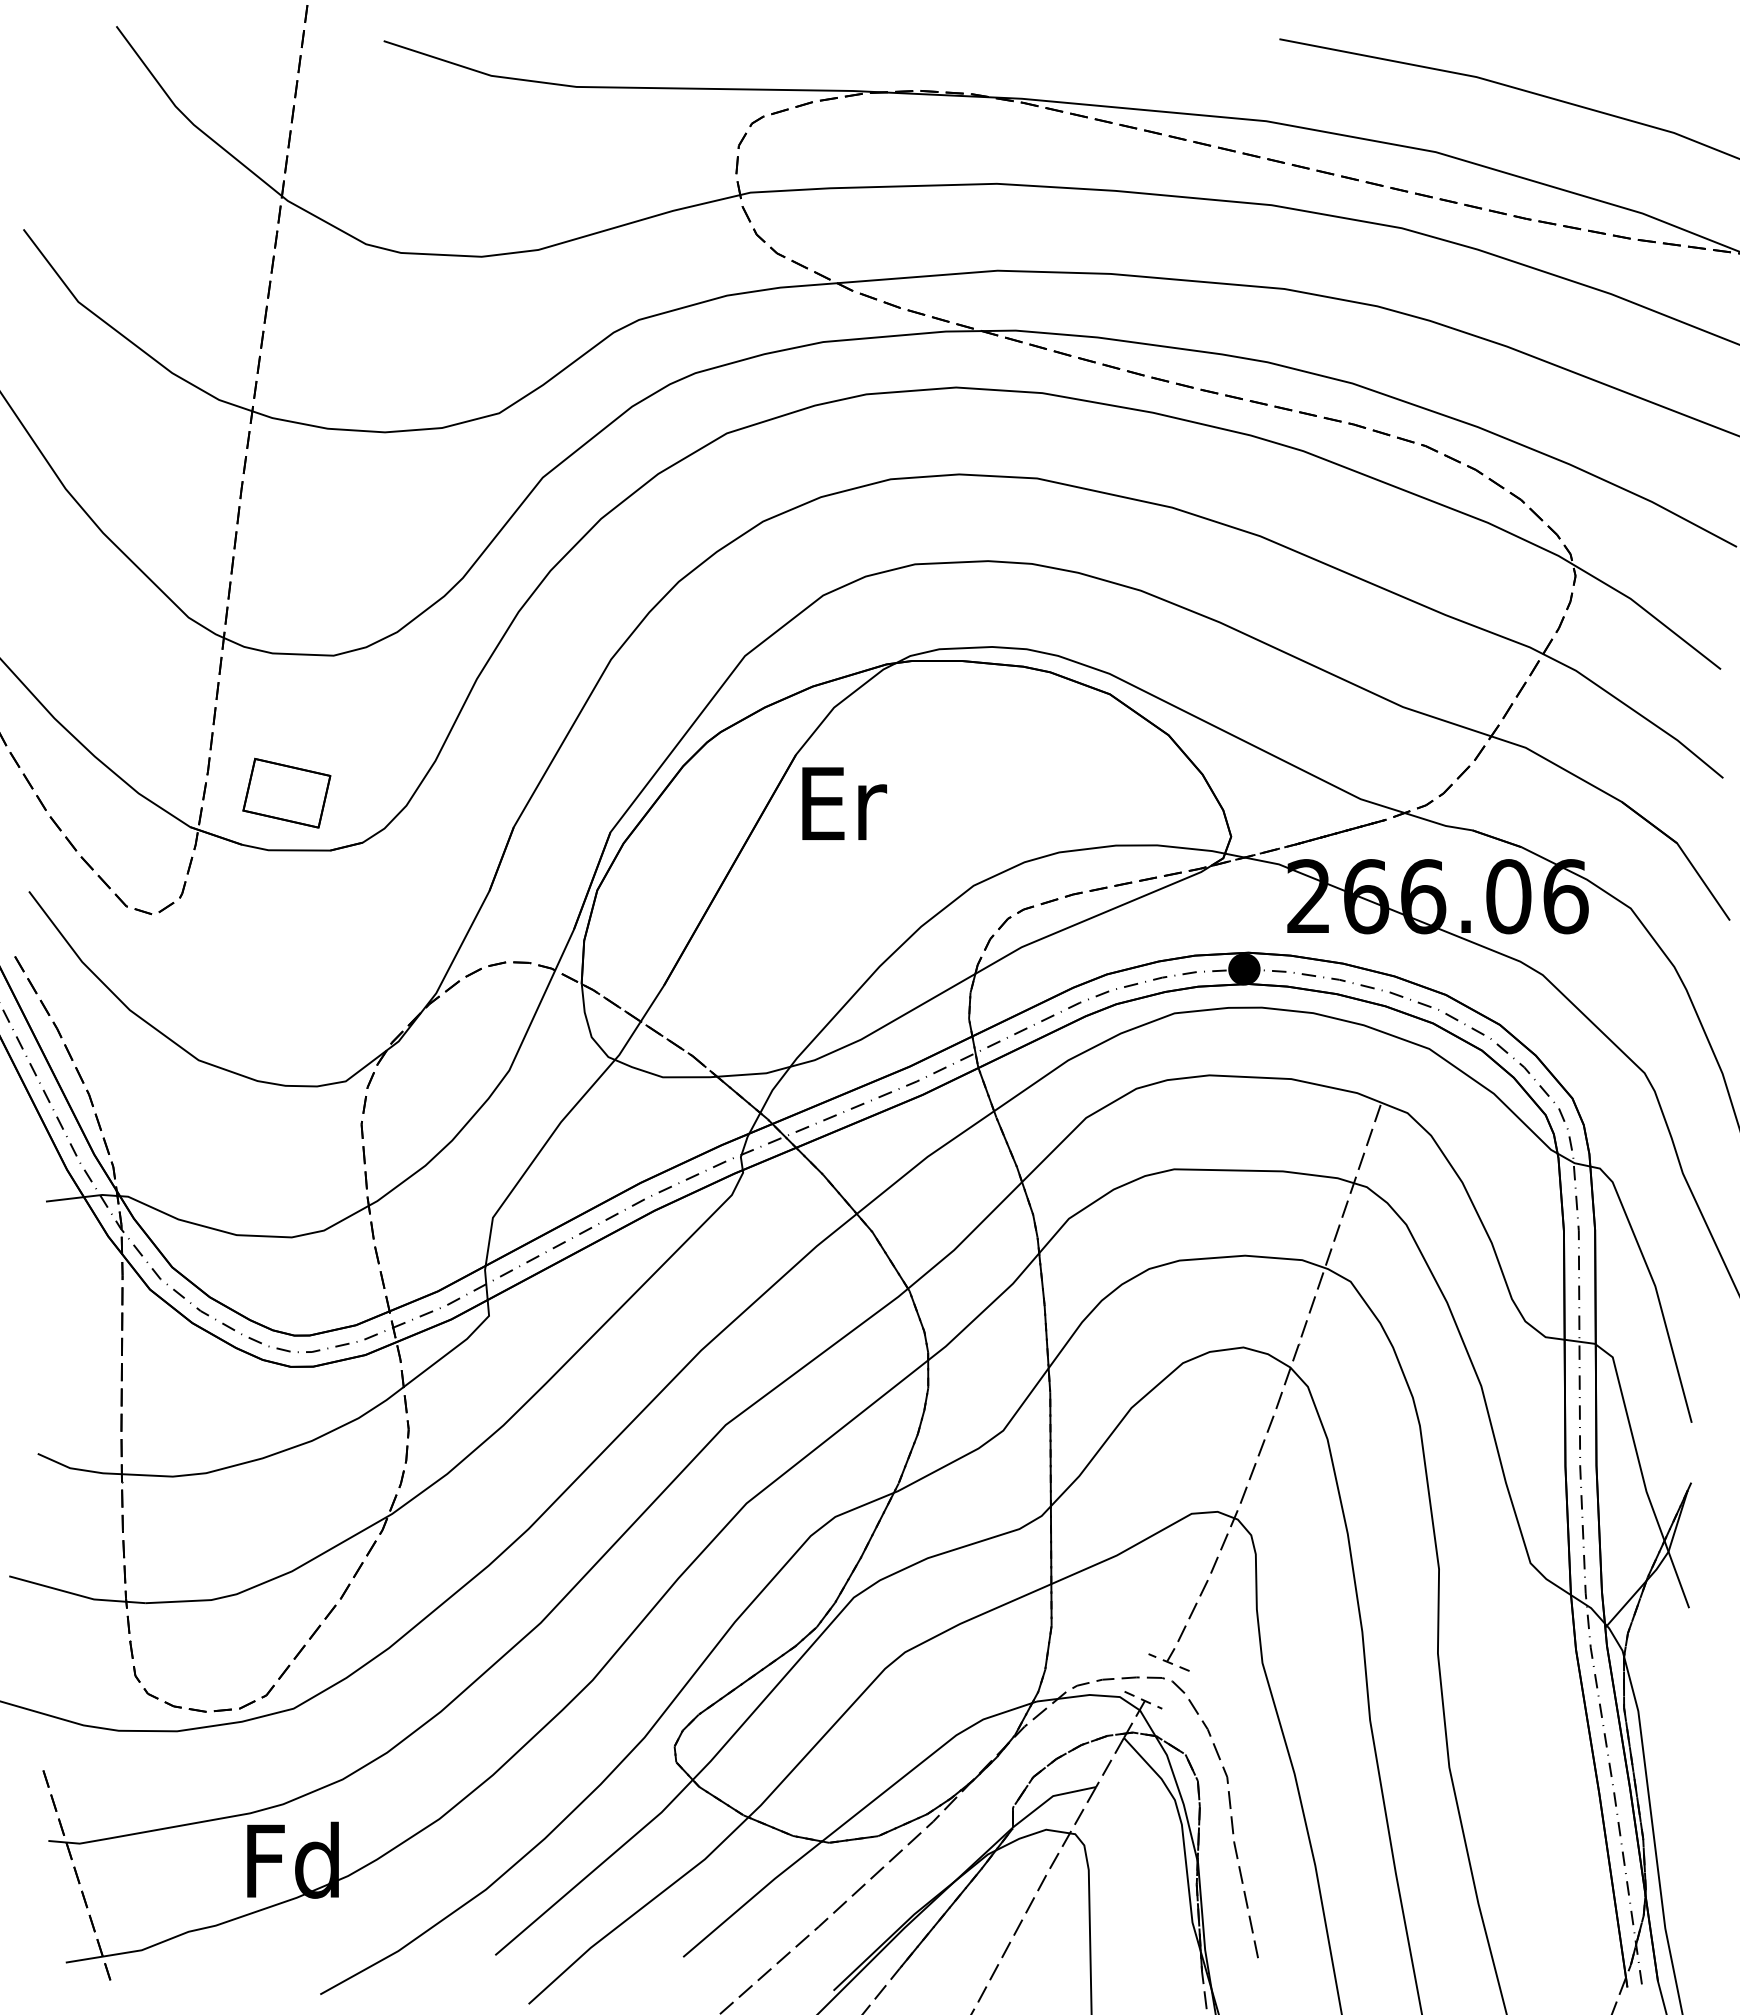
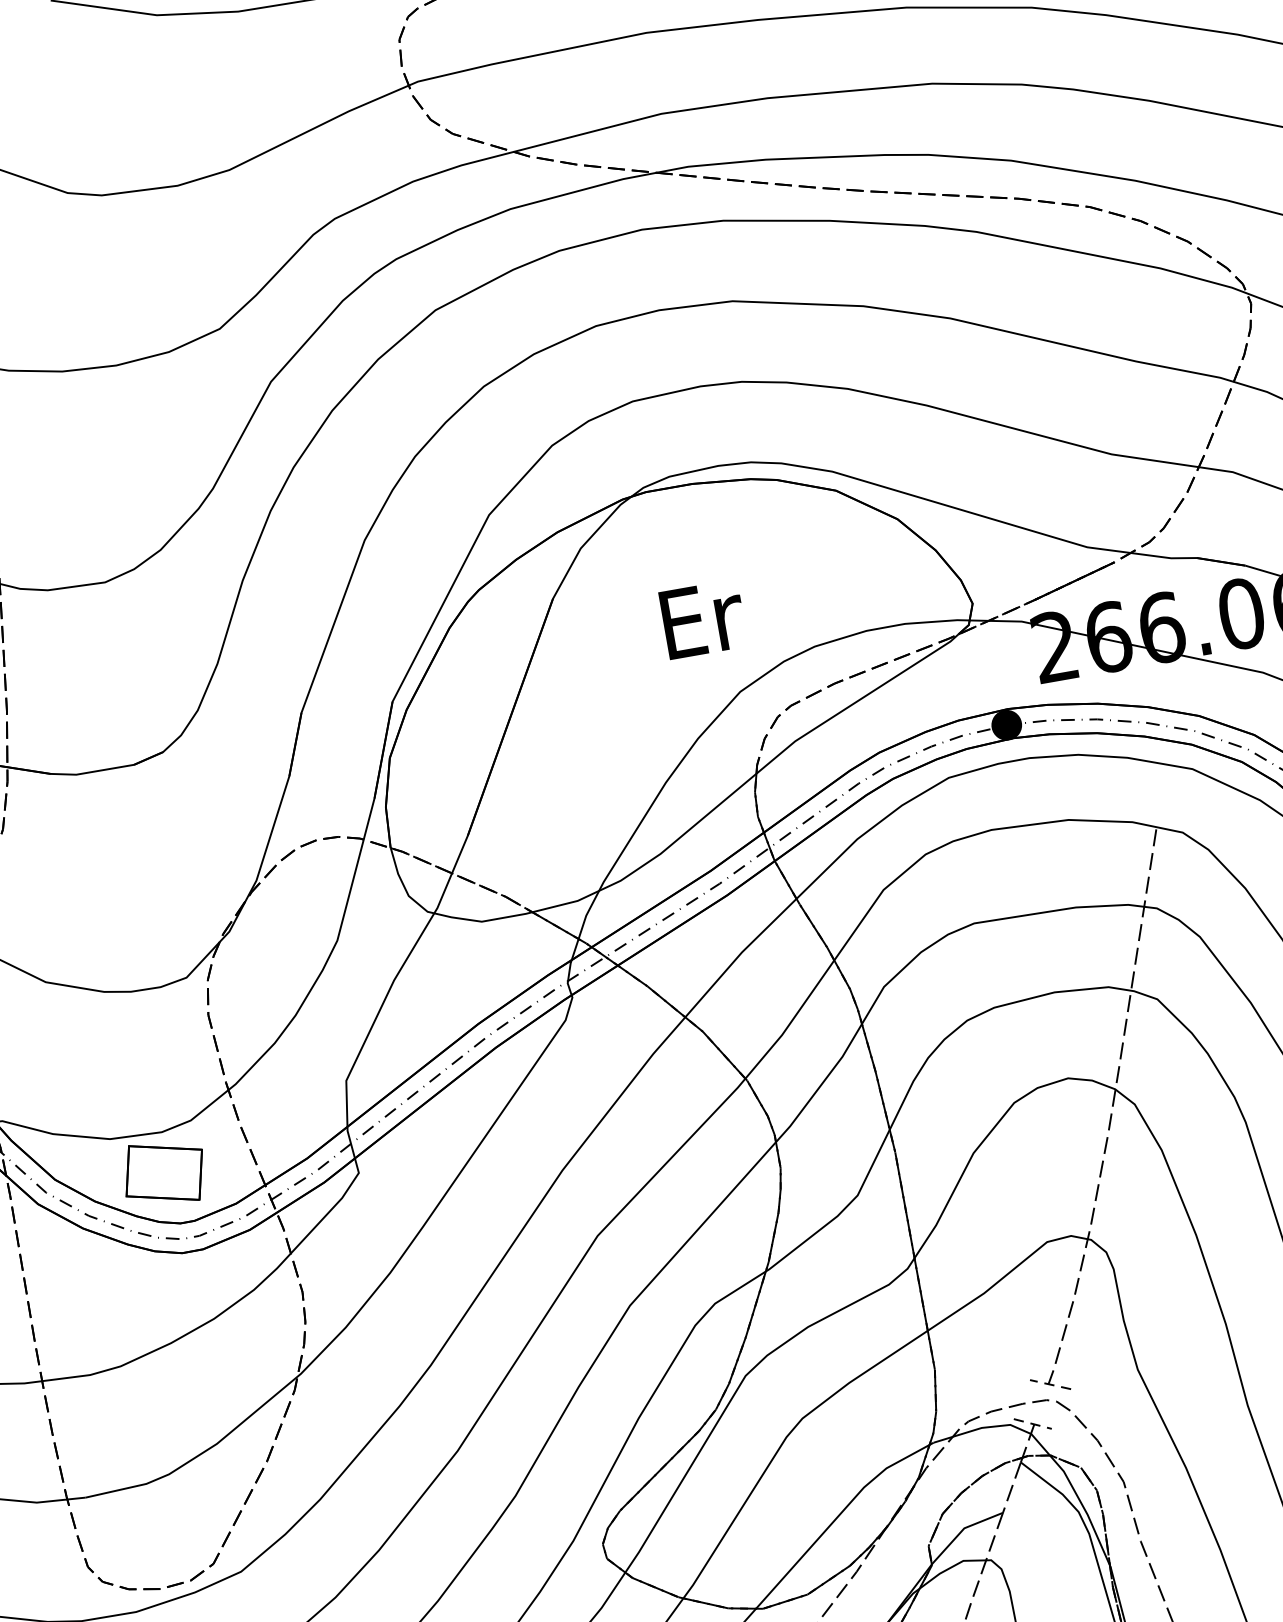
part: (286, 792) -> (163, 1172), moved
text: (844, 803) -> (703, 619), moved

